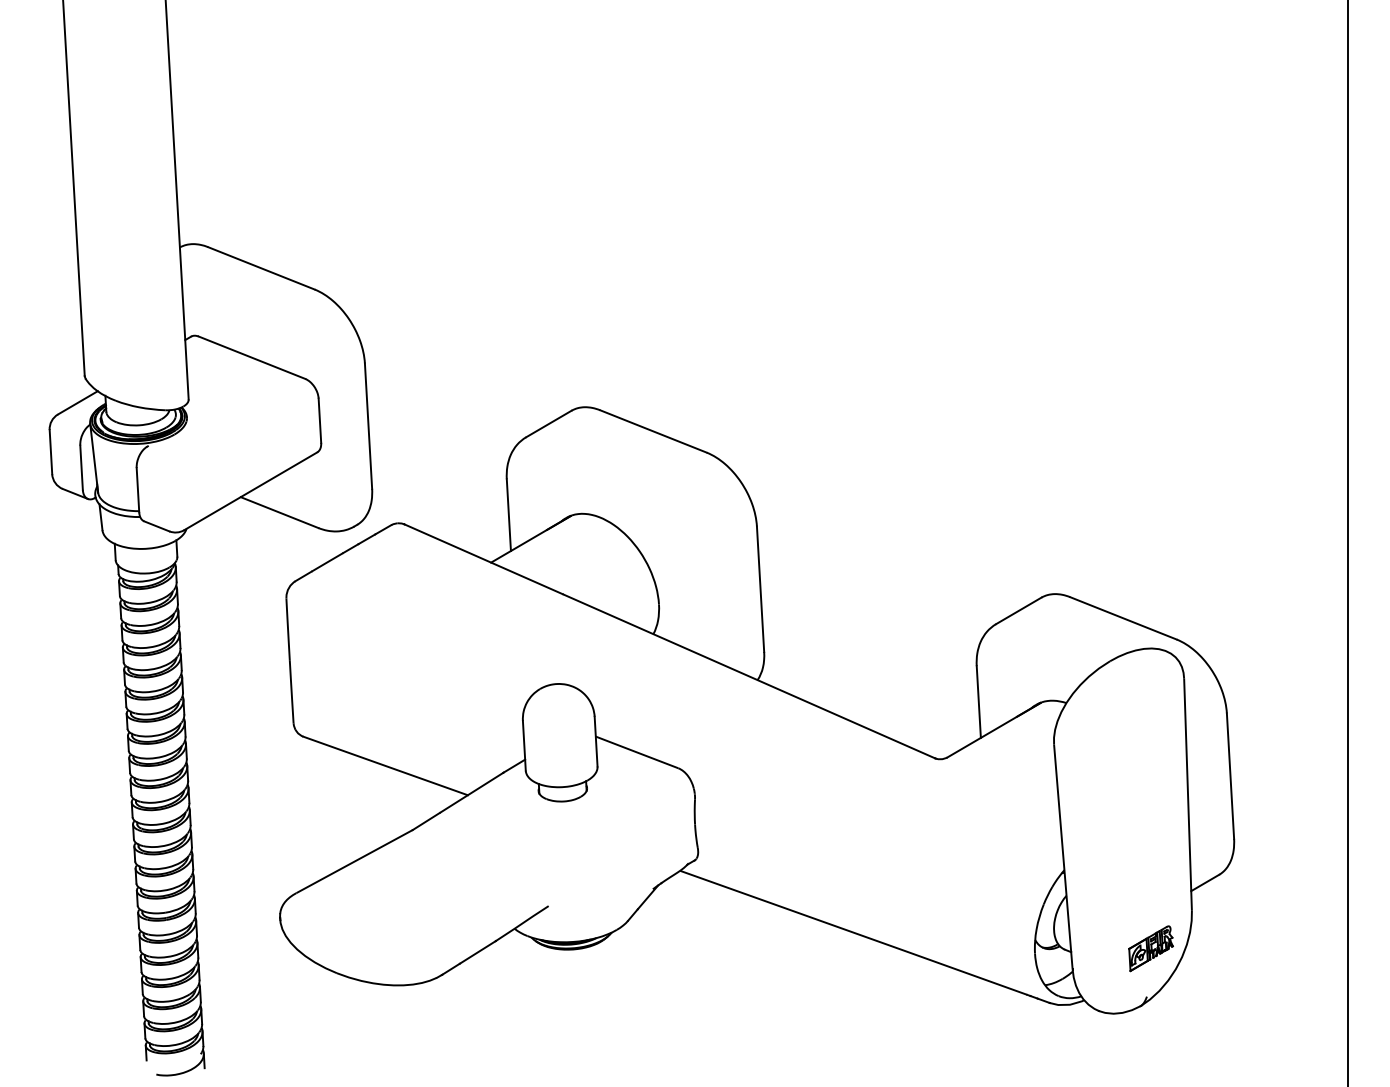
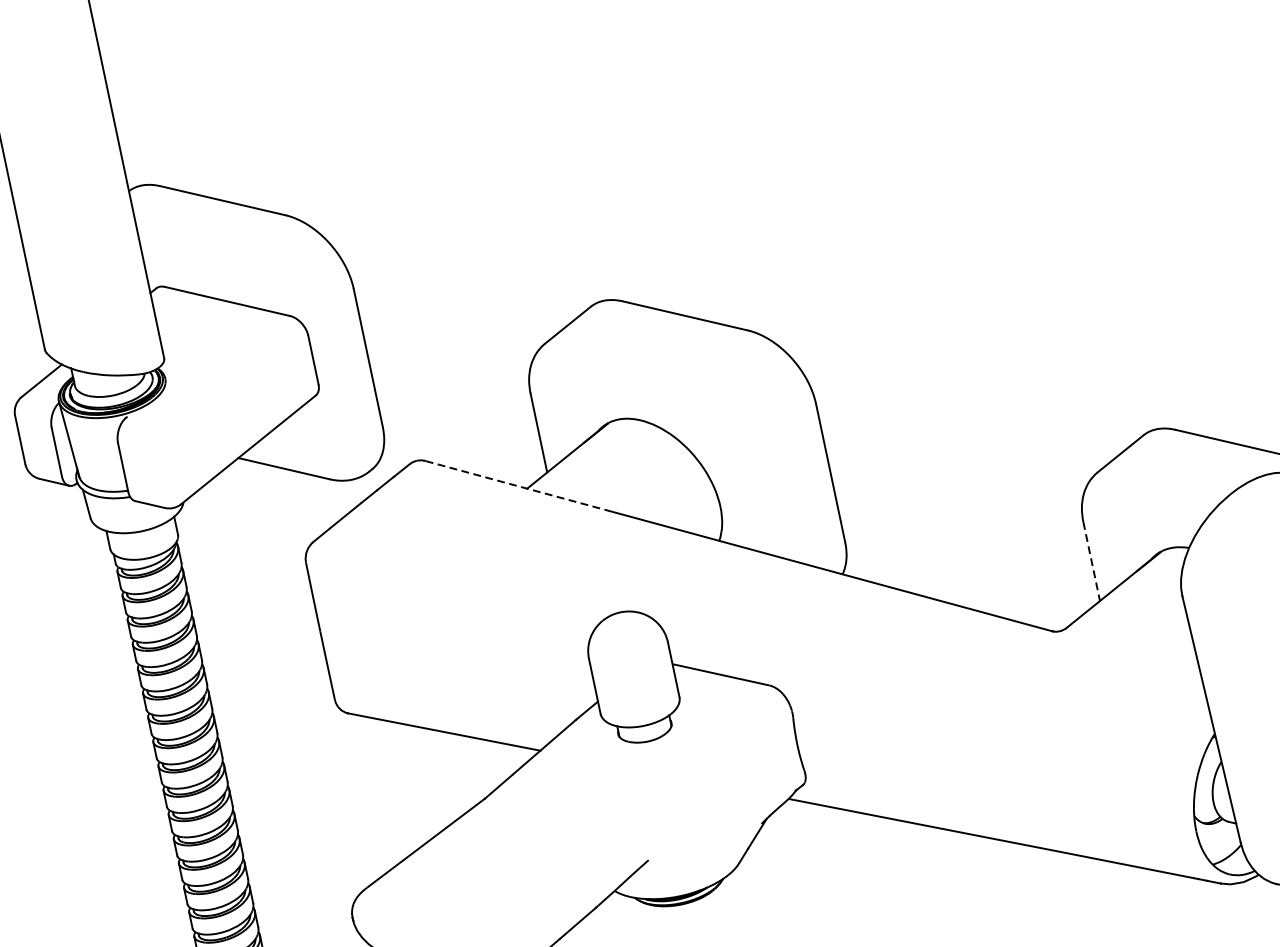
line: (483, 559) -> (518, 486), solid -> dashed
line: (978, 702) -> (1091, 562), solid -> dashed

